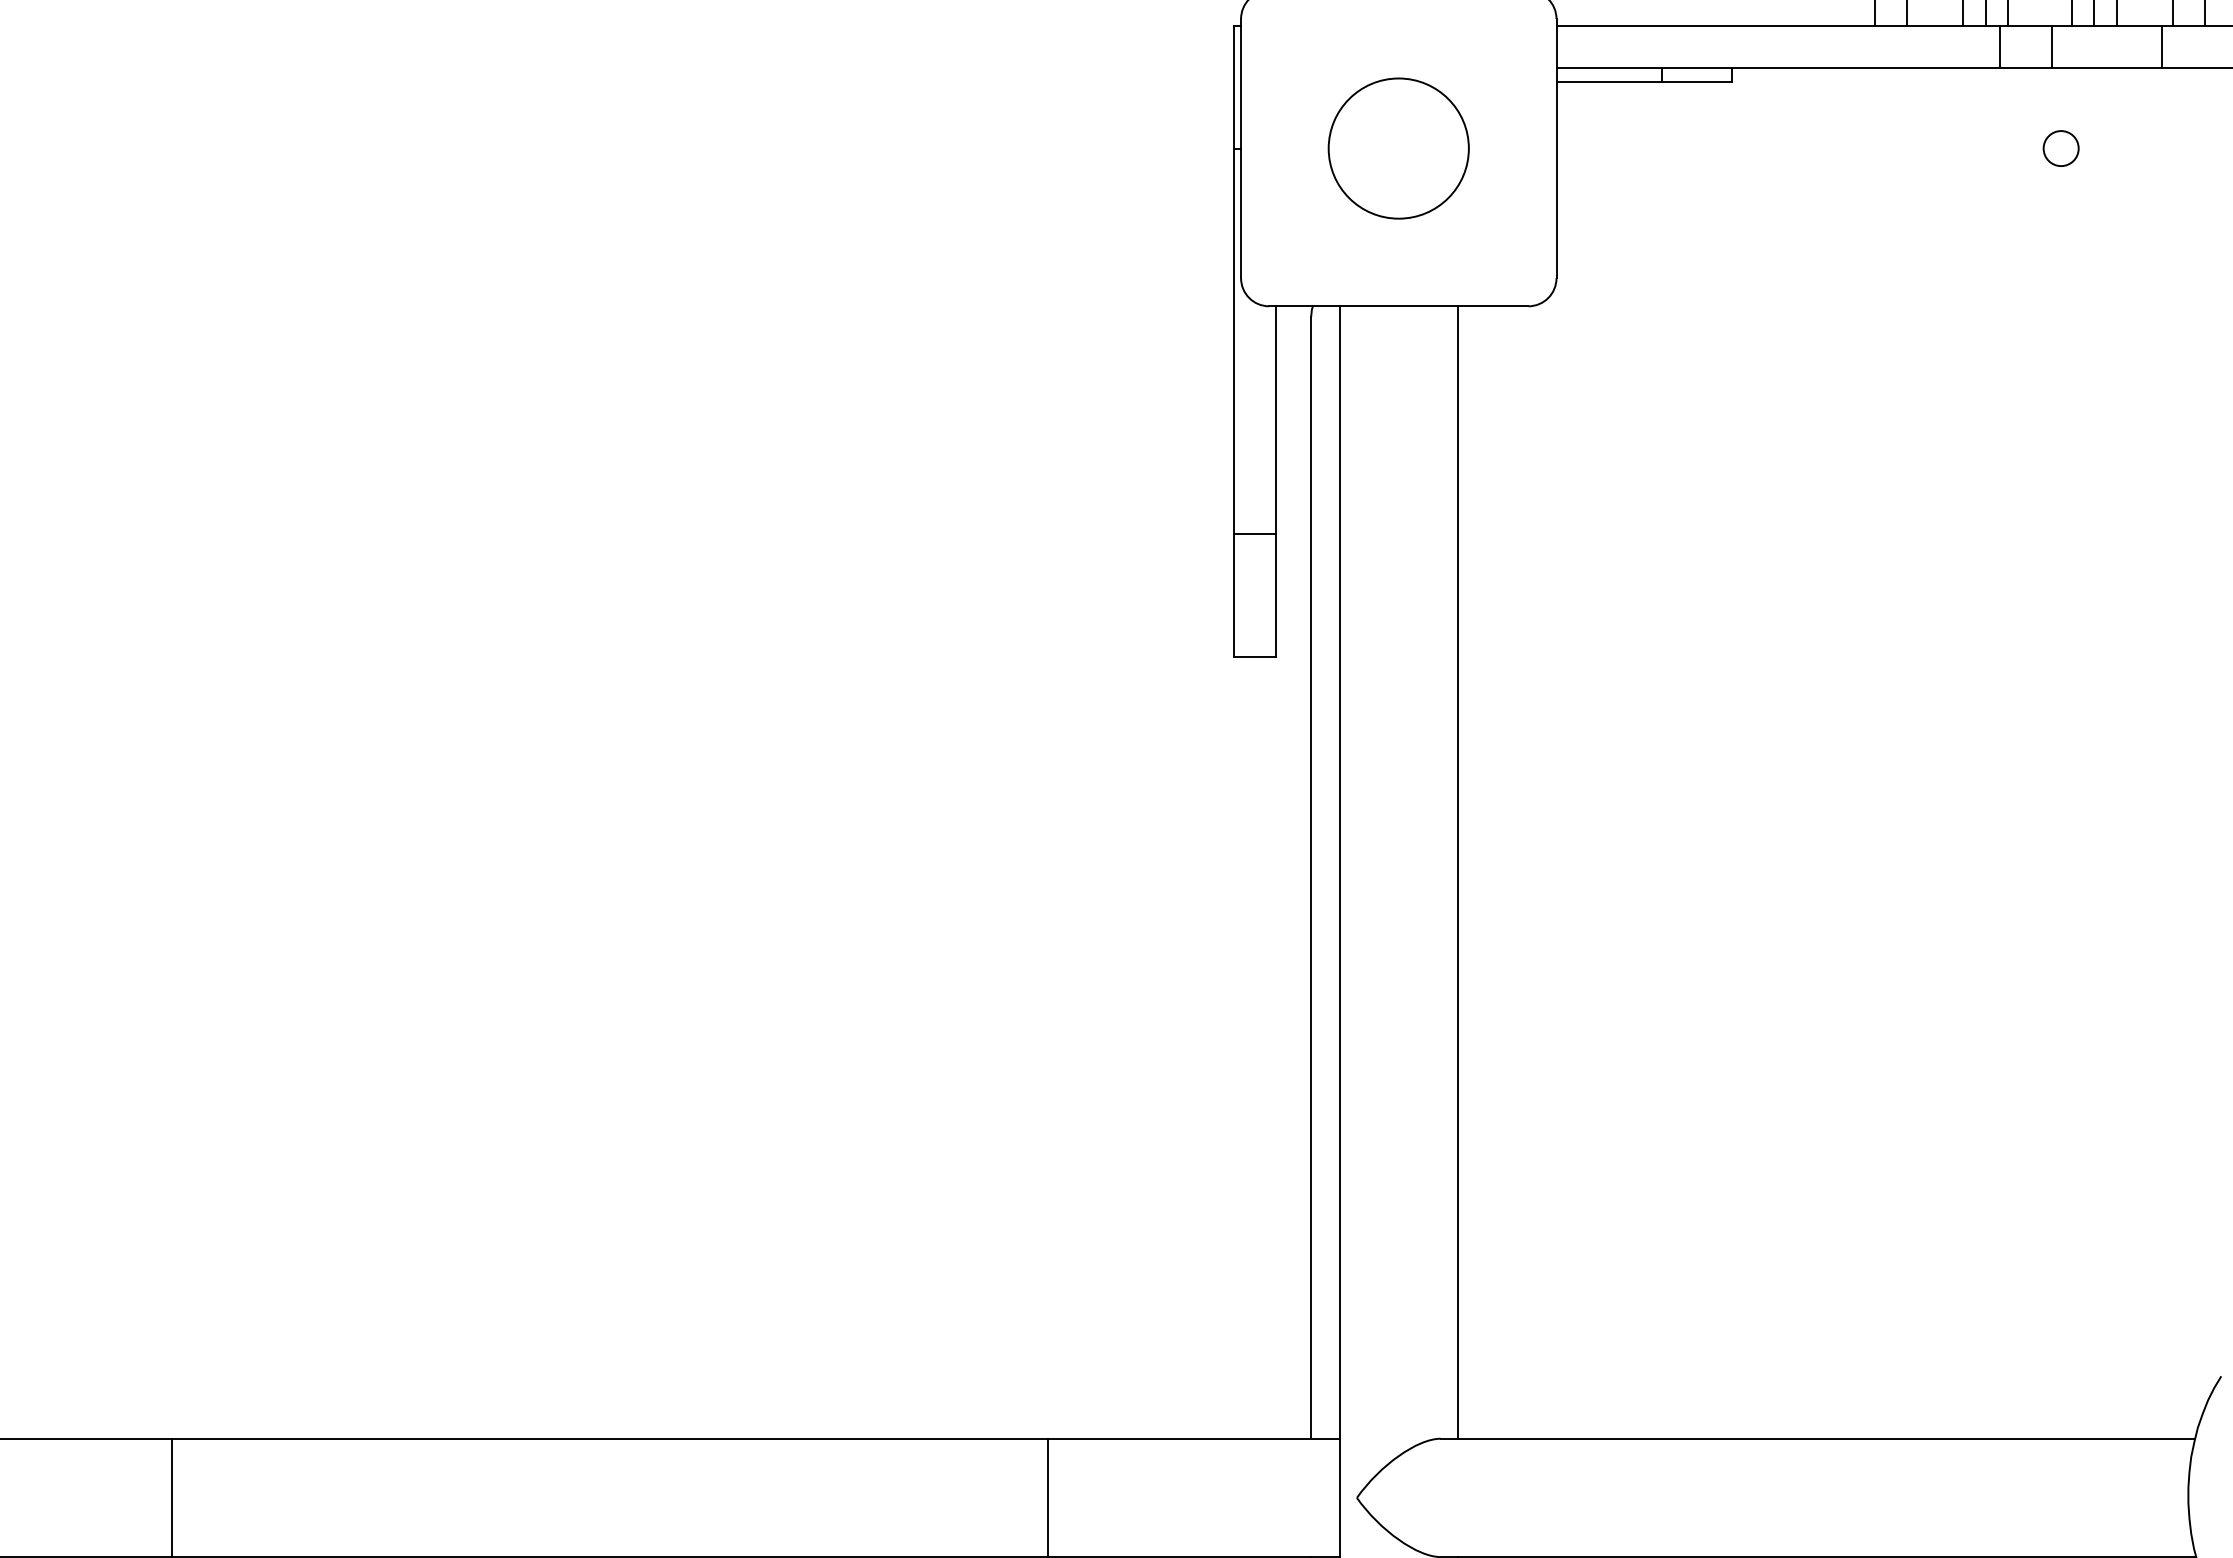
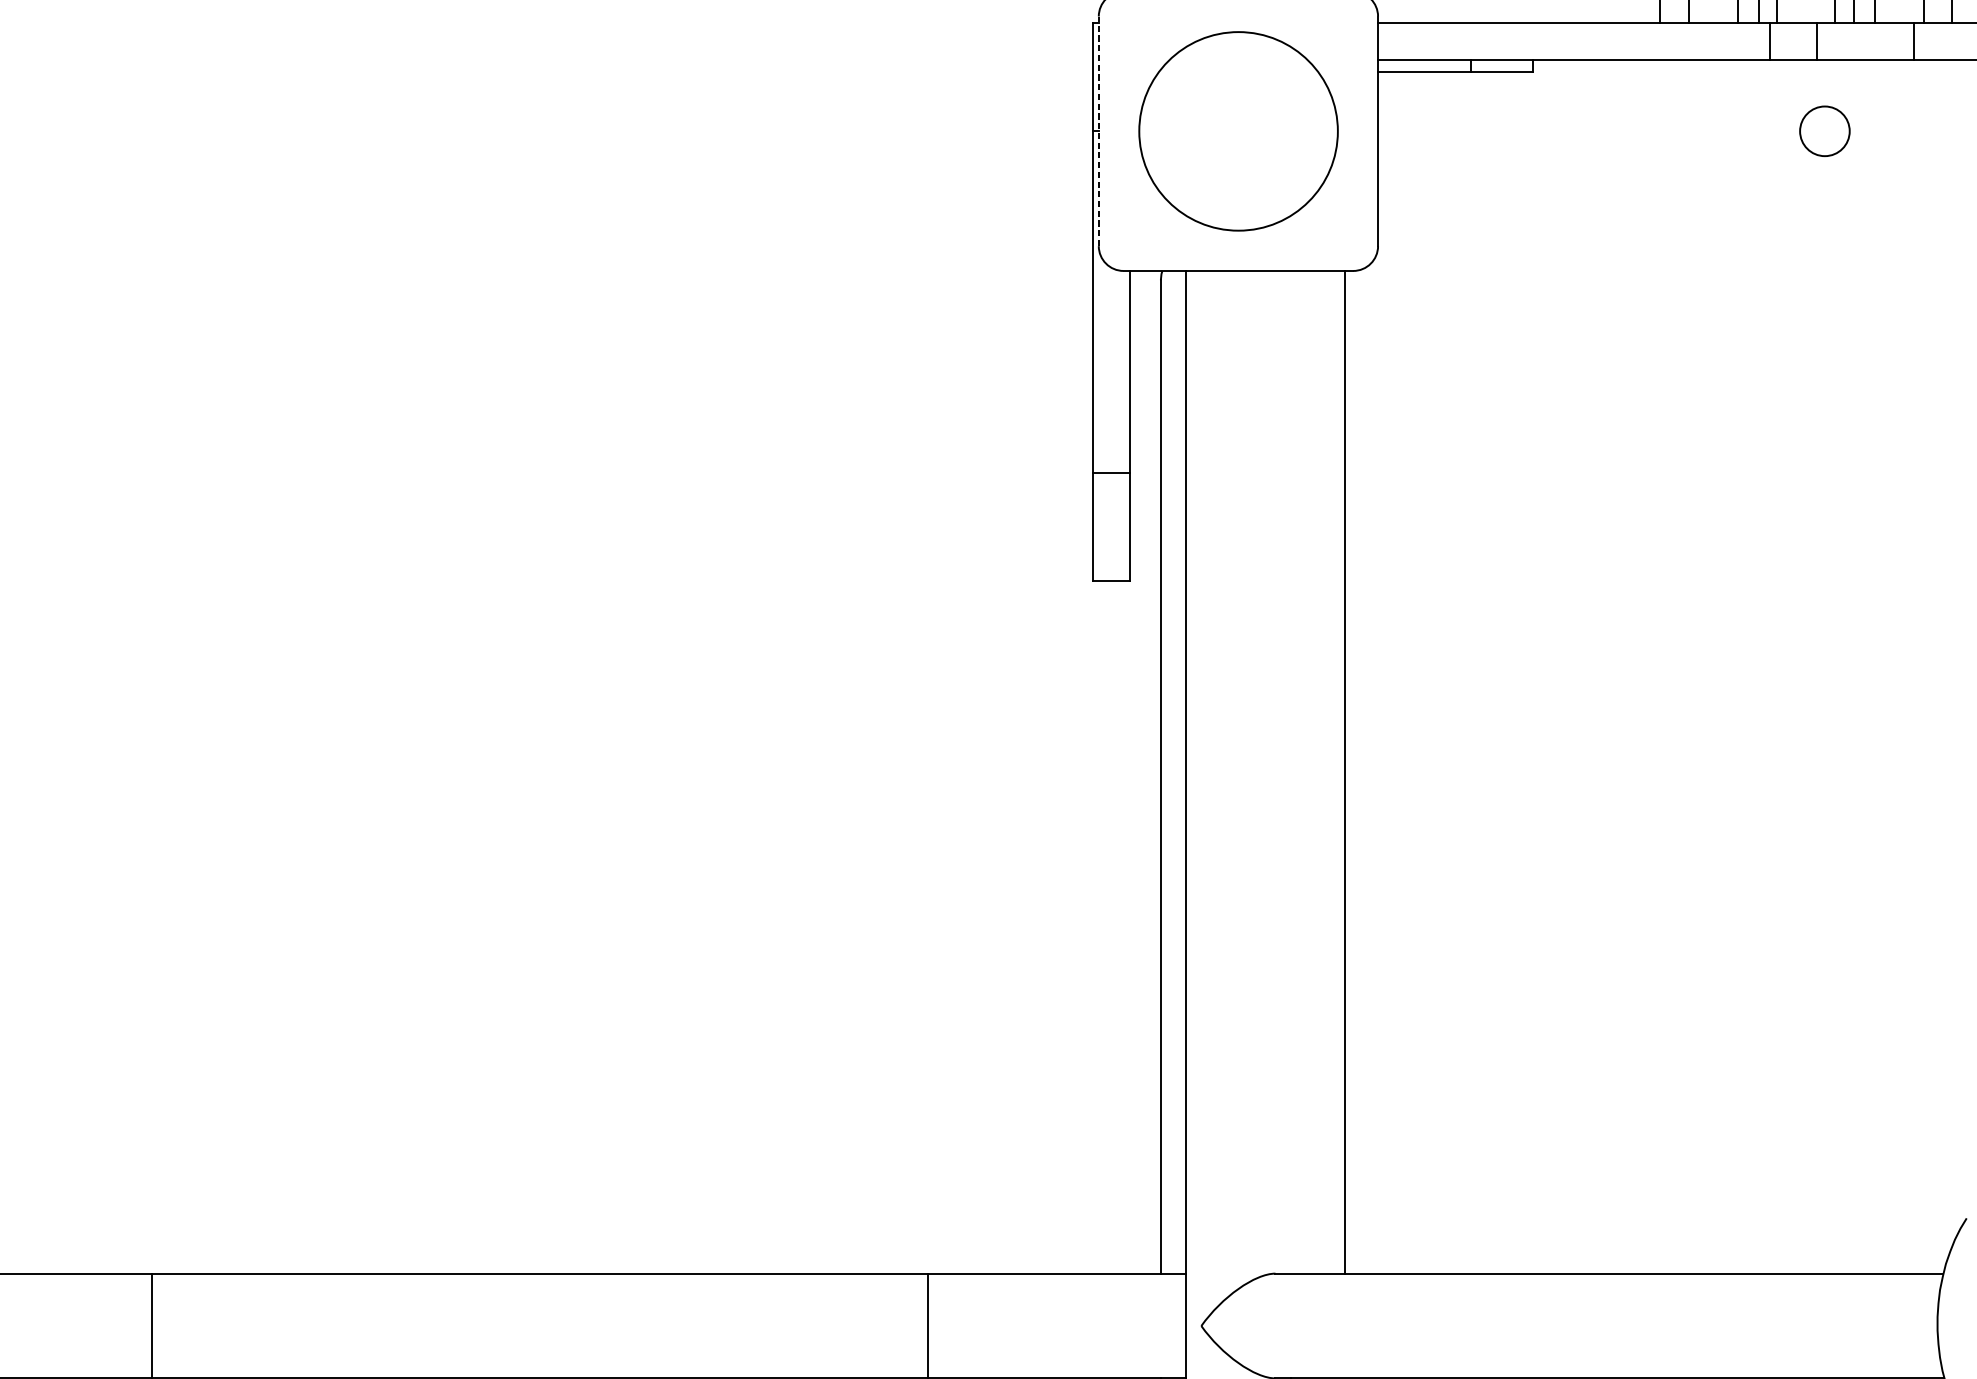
line: (1241, 148) -> (1099, 131), solid -> dashed
circle: (1398, 148) -> (1238, 131), size x1.6
circle: (2060, 148) -> (1824, 131), size x1.6
line: (1457, 872) -> (1345, 772), moved

